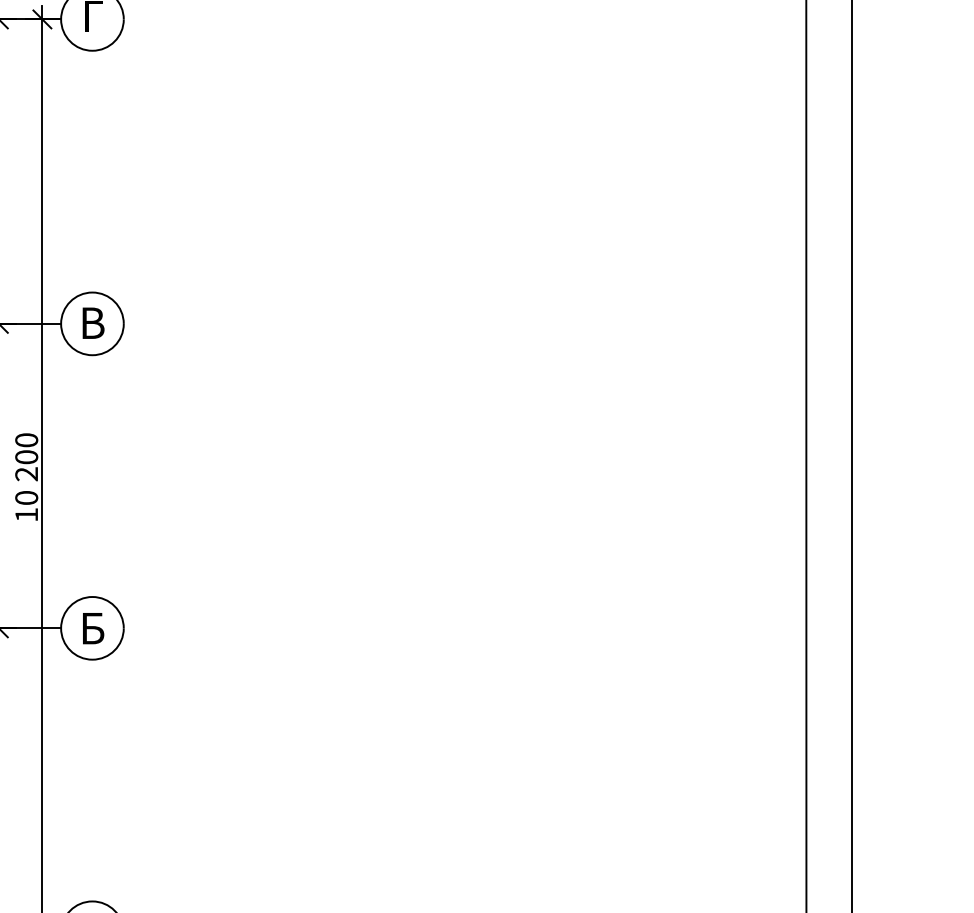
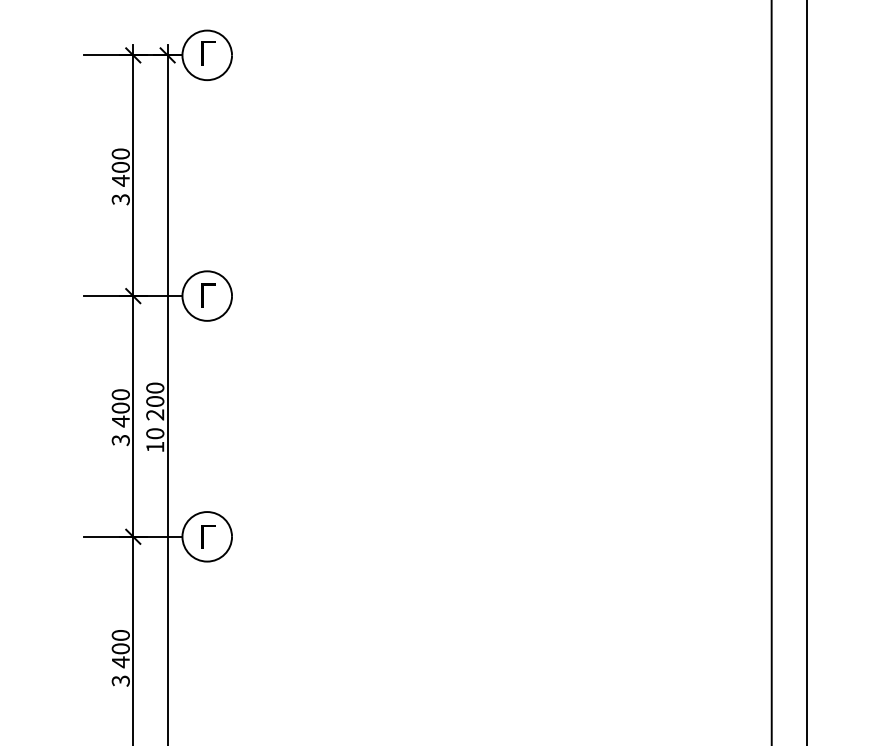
text: (92, 323) -> (207, 295), В -> Г
text: (92, 627) -> (207, 536), Б -> Г

